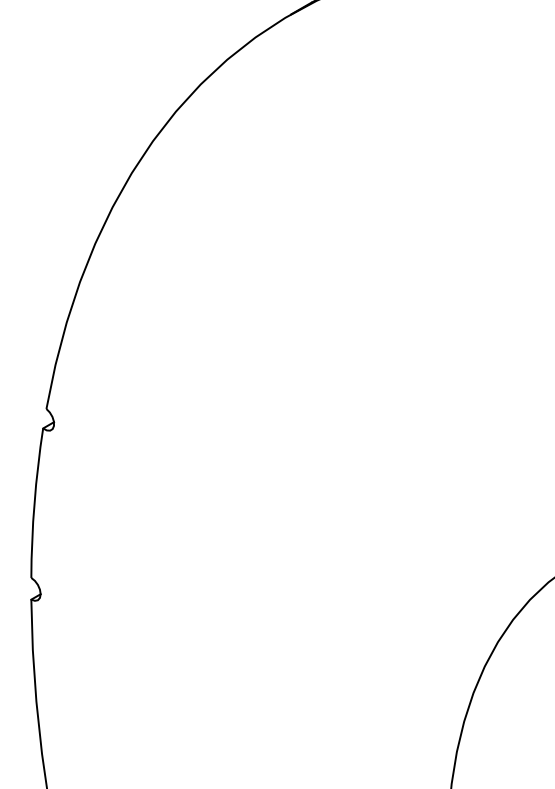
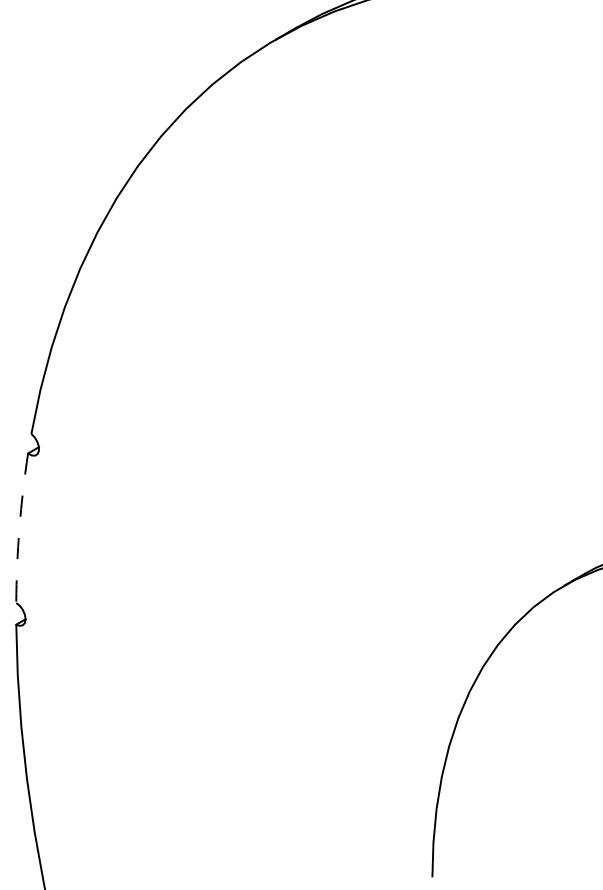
arc: (34, 503) -> (19, 528), solid -> dashed

